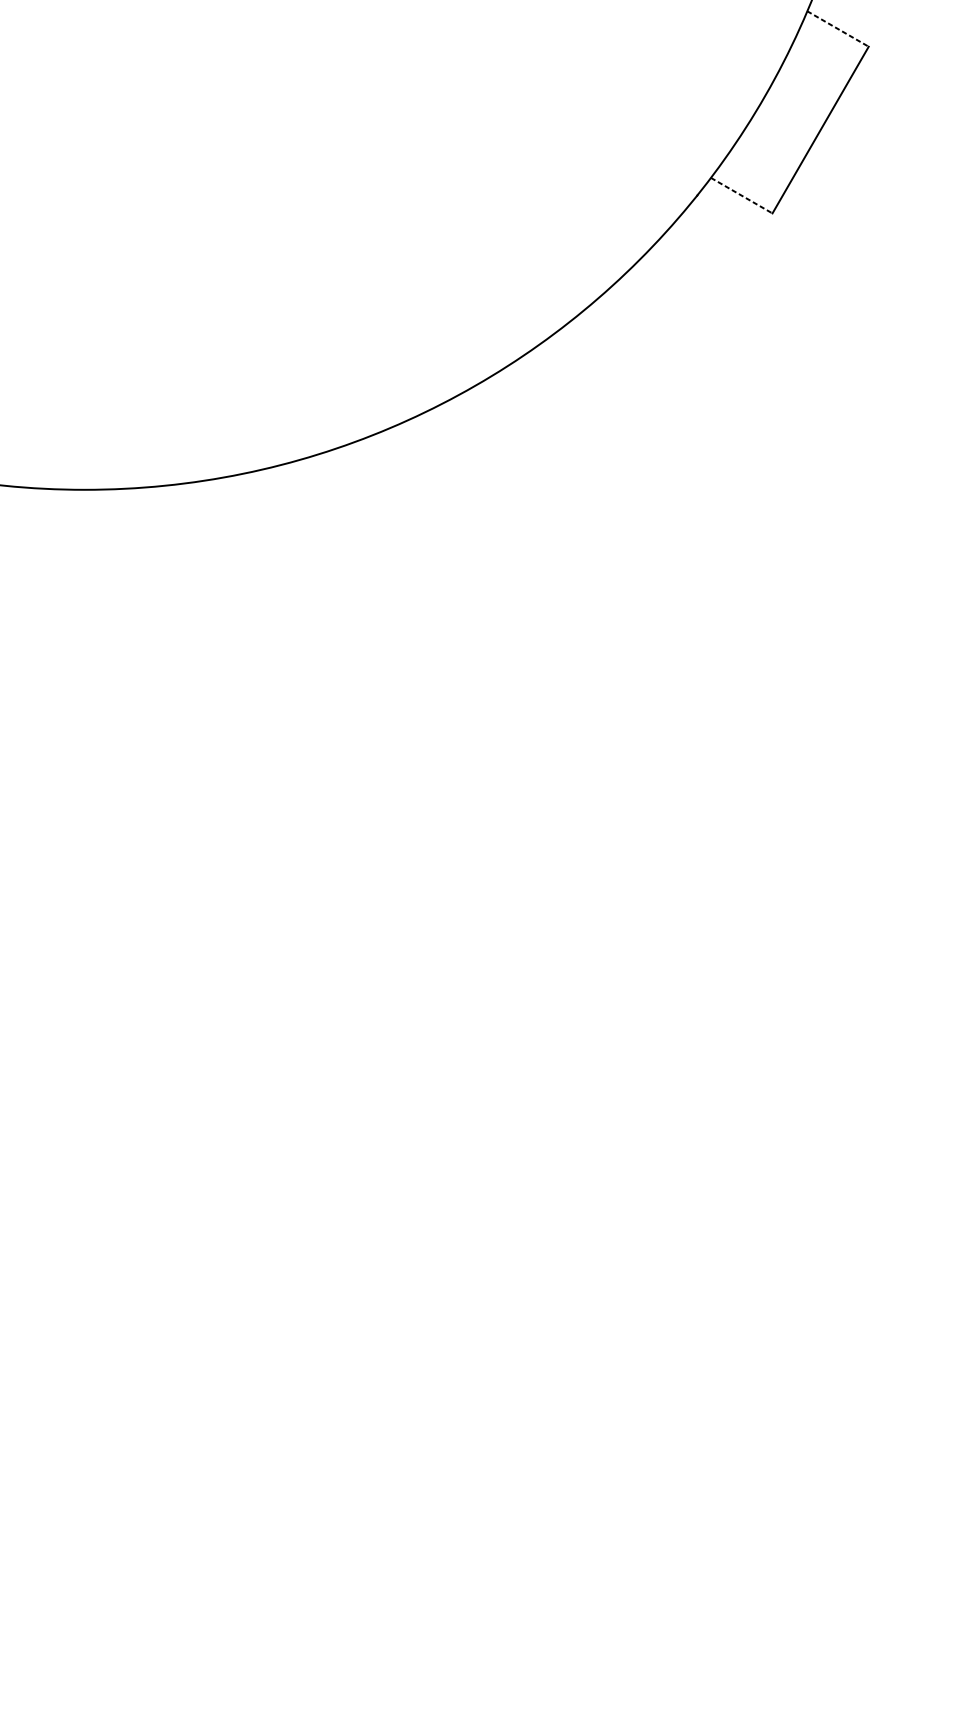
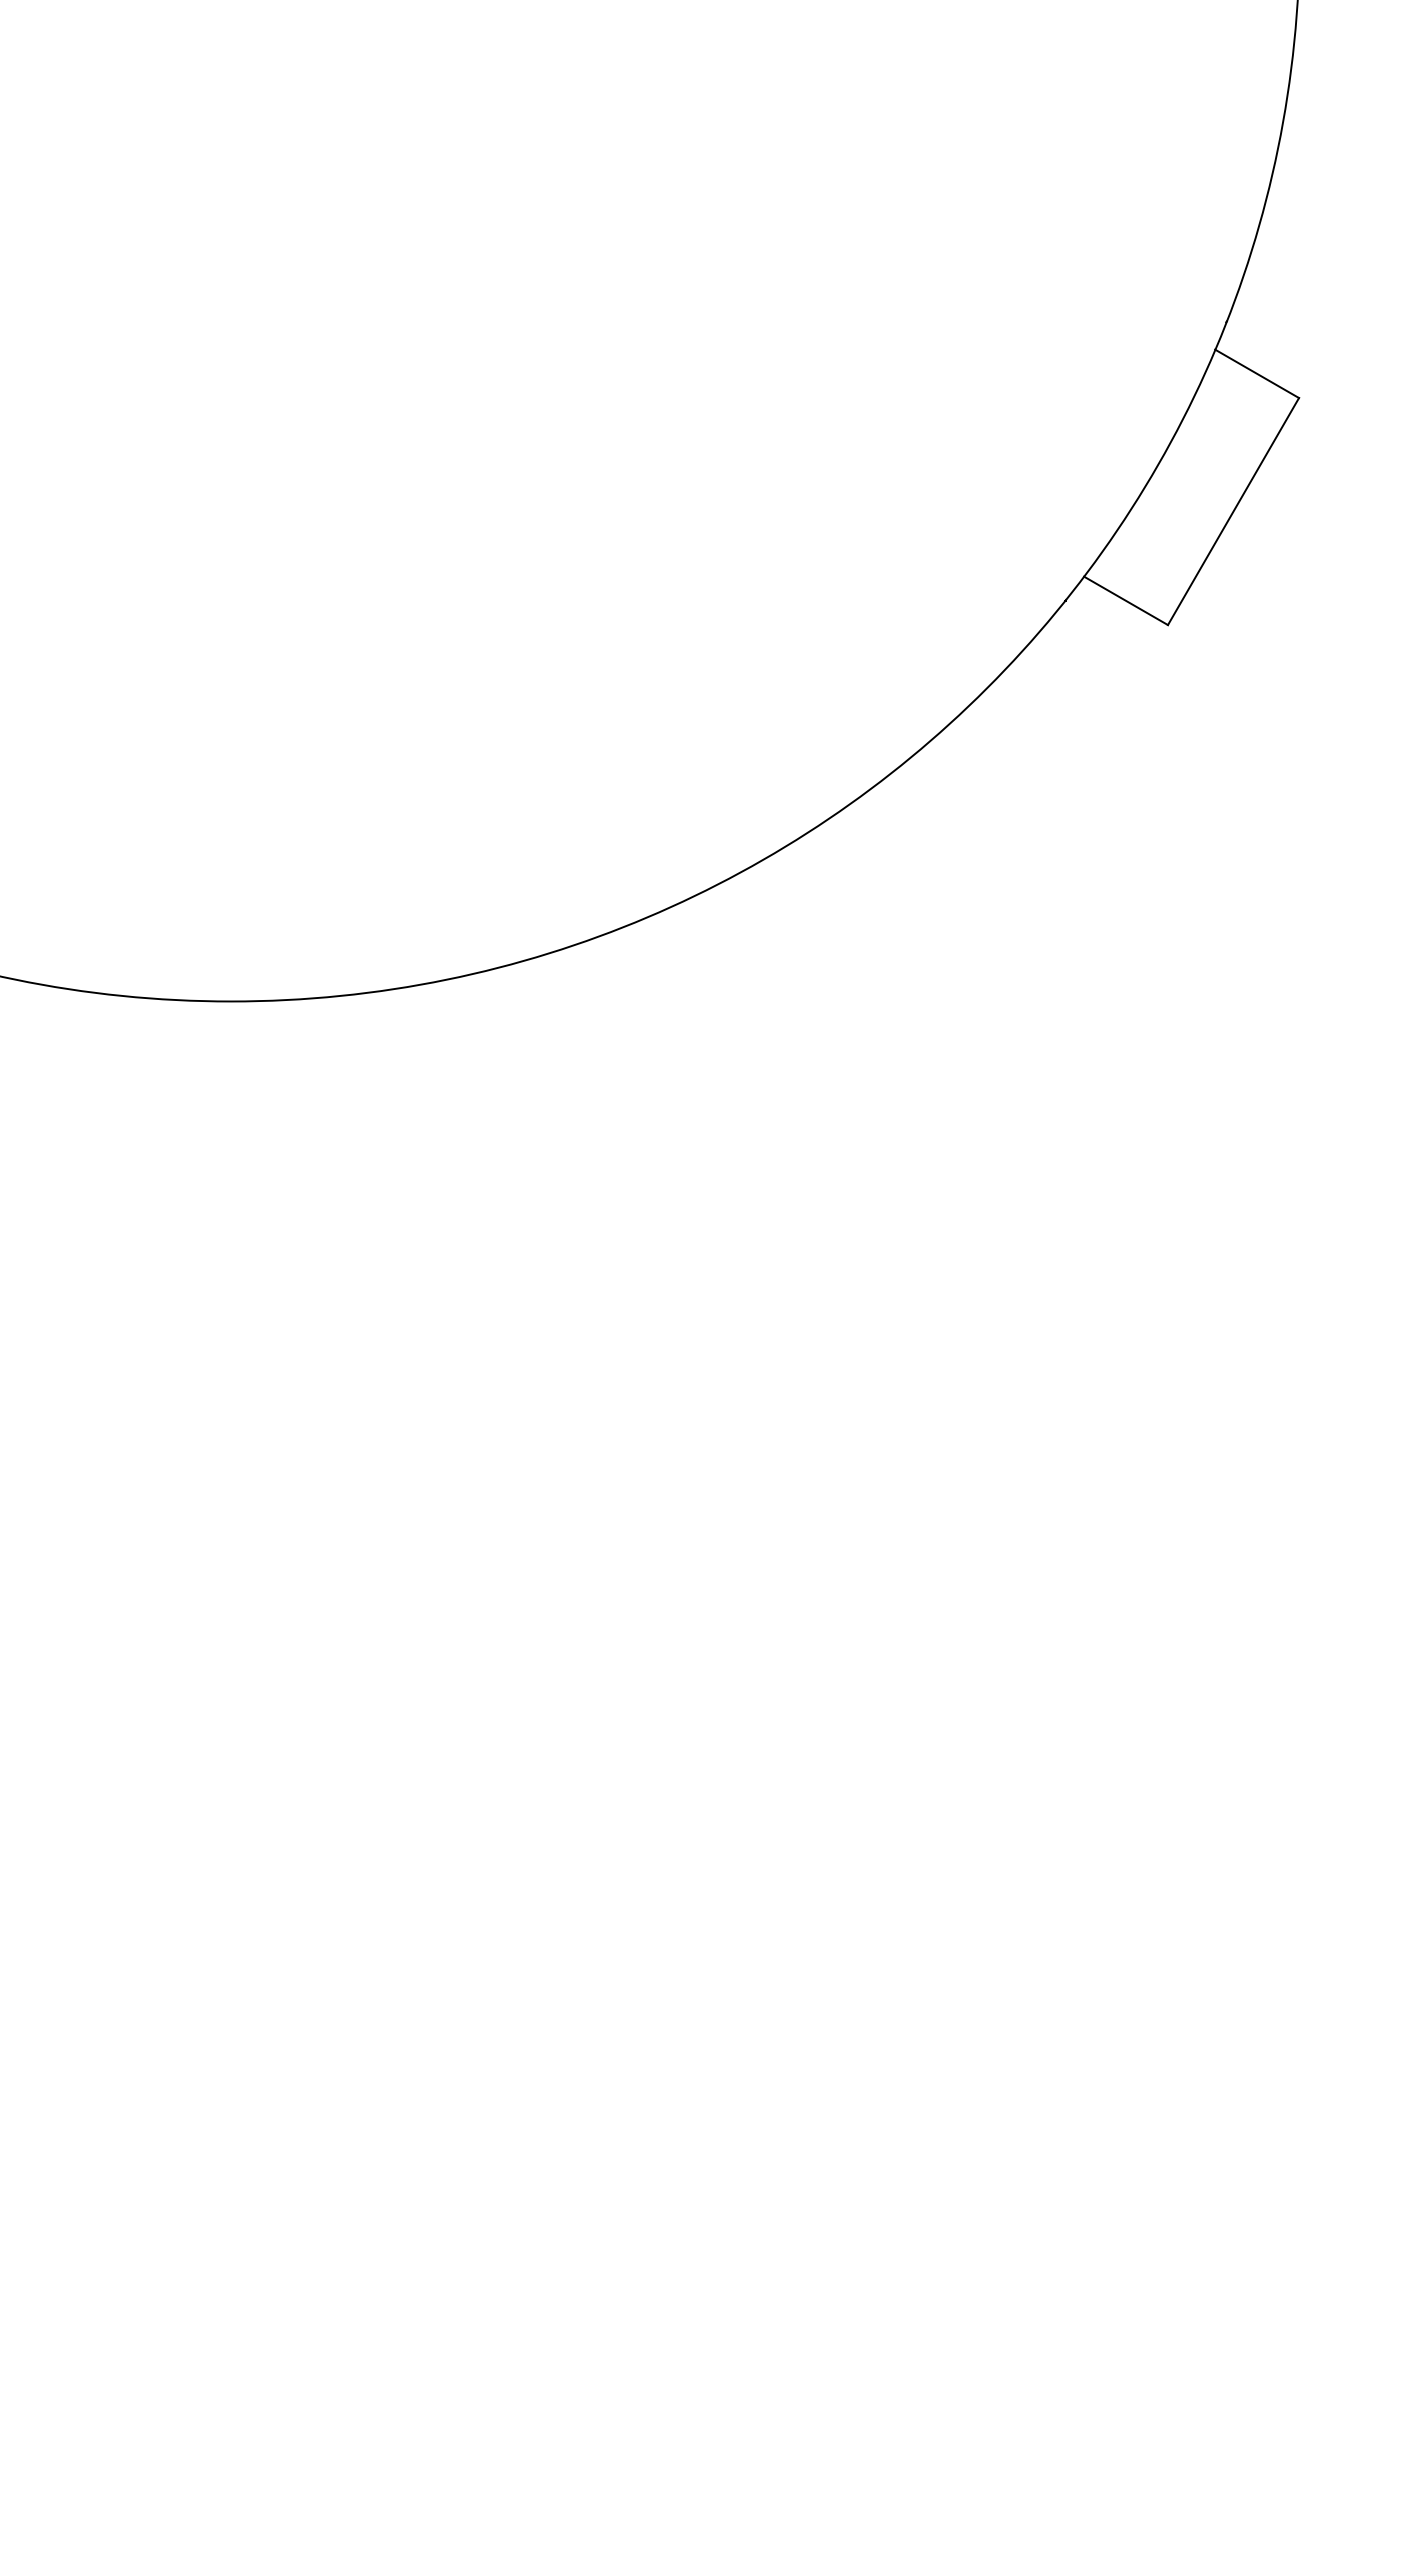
line: (838, 29) -> (1257, 374), dashed -> solid
line: (742, 196) -> (1126, 601), dashed -> solid

